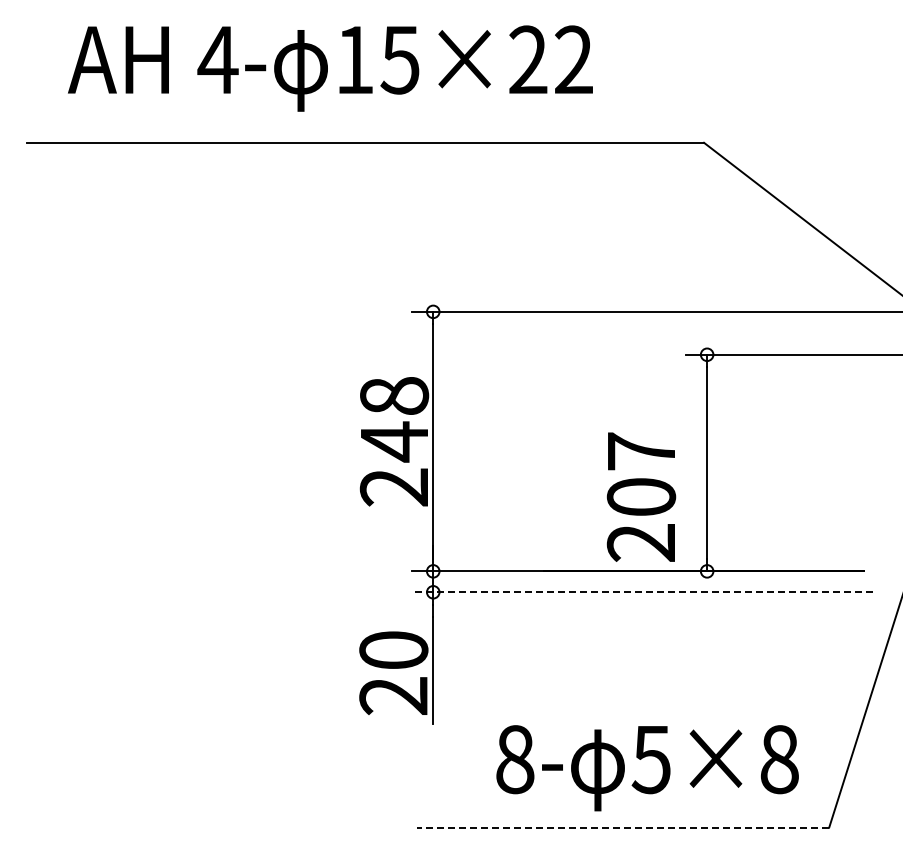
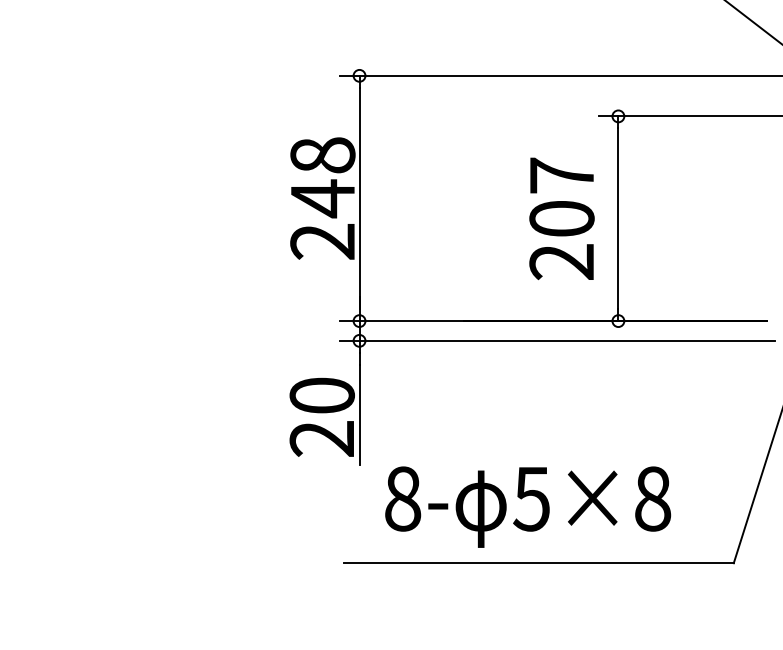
text: (641, 496) -> (562, 218), moved
line: (642, 592) -> (557, 341), dashed -> solid
text: (647, 768) -> (528, 507), moved
line: (622, 827) -> (538, 563), dashed -> solid

